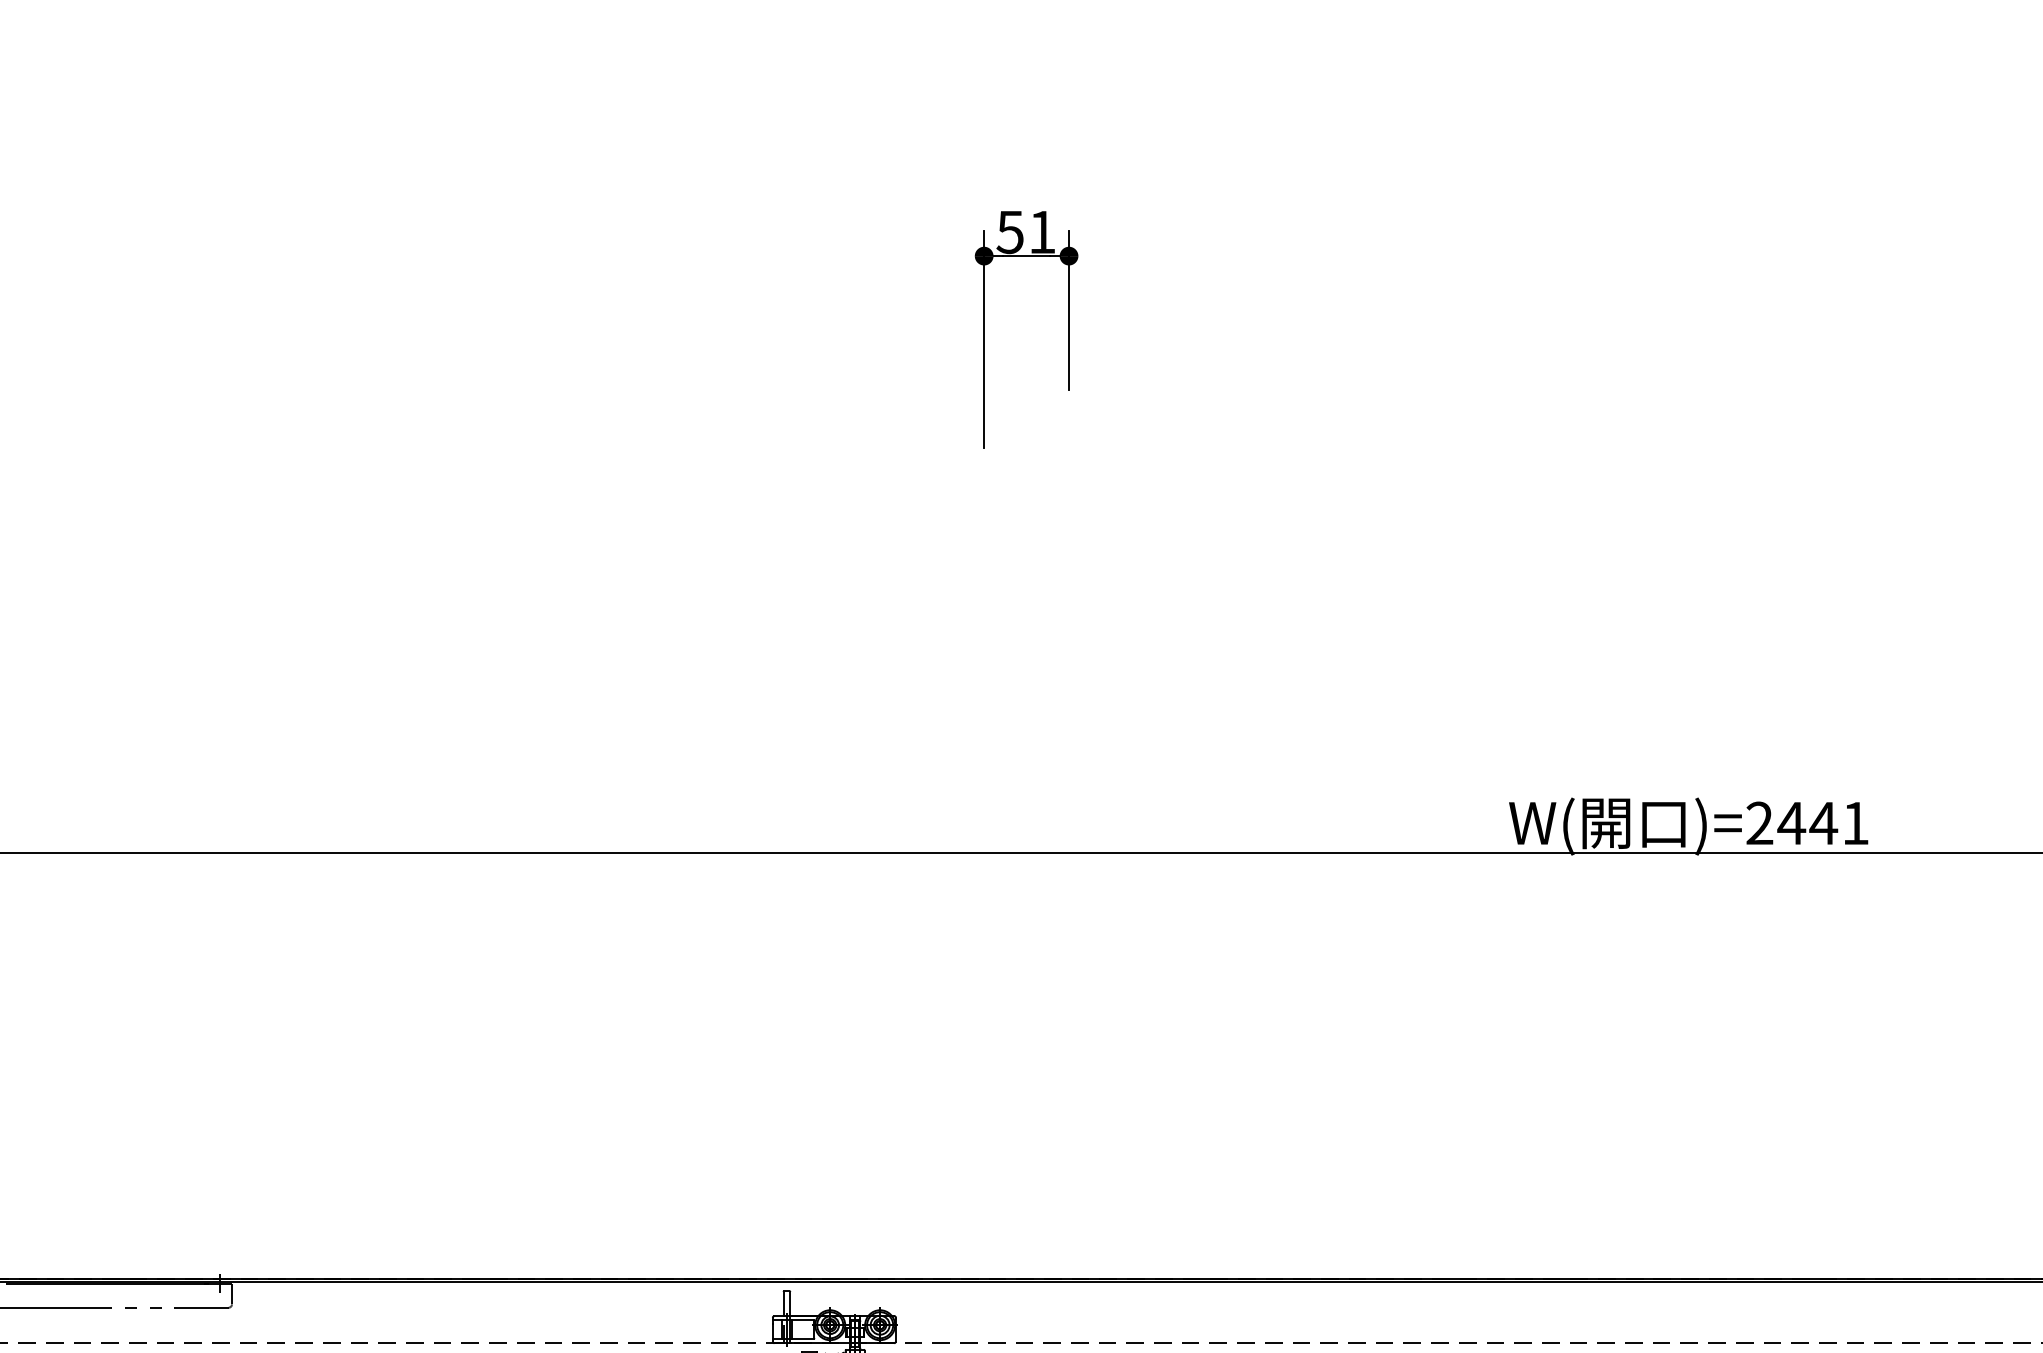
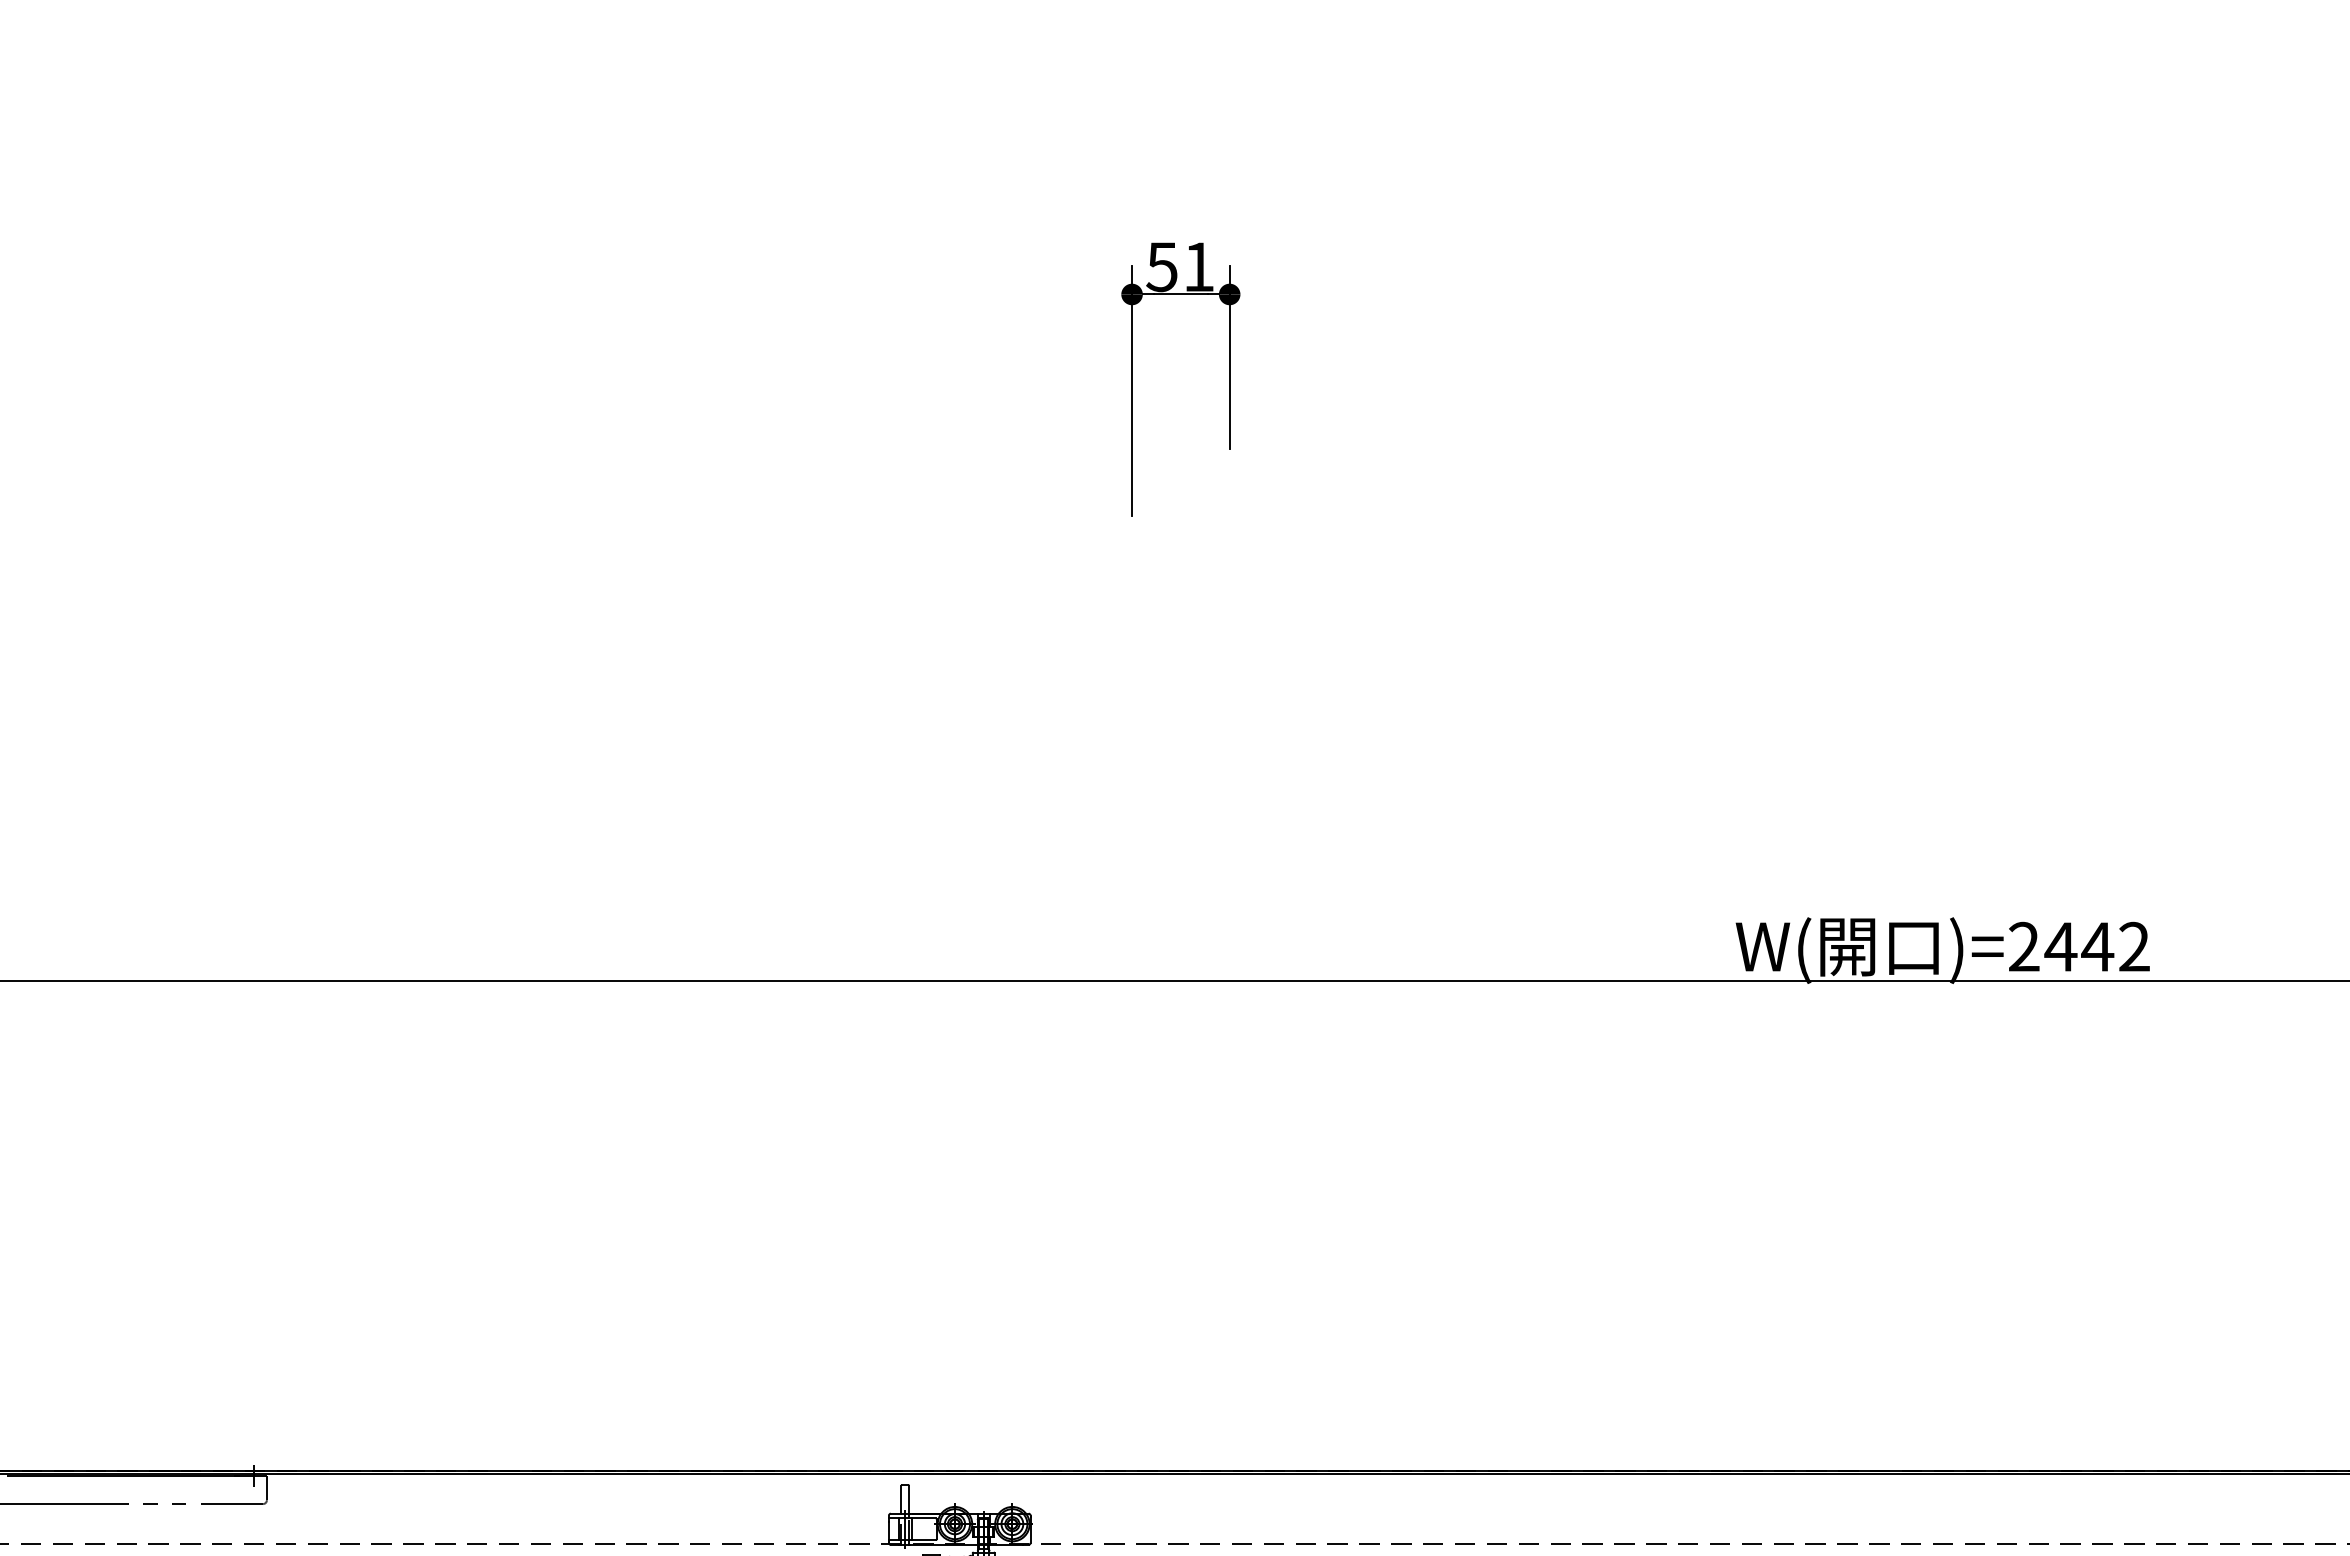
text: (1855, 822) -> (2134, 946), )=2441 -> )=2442

